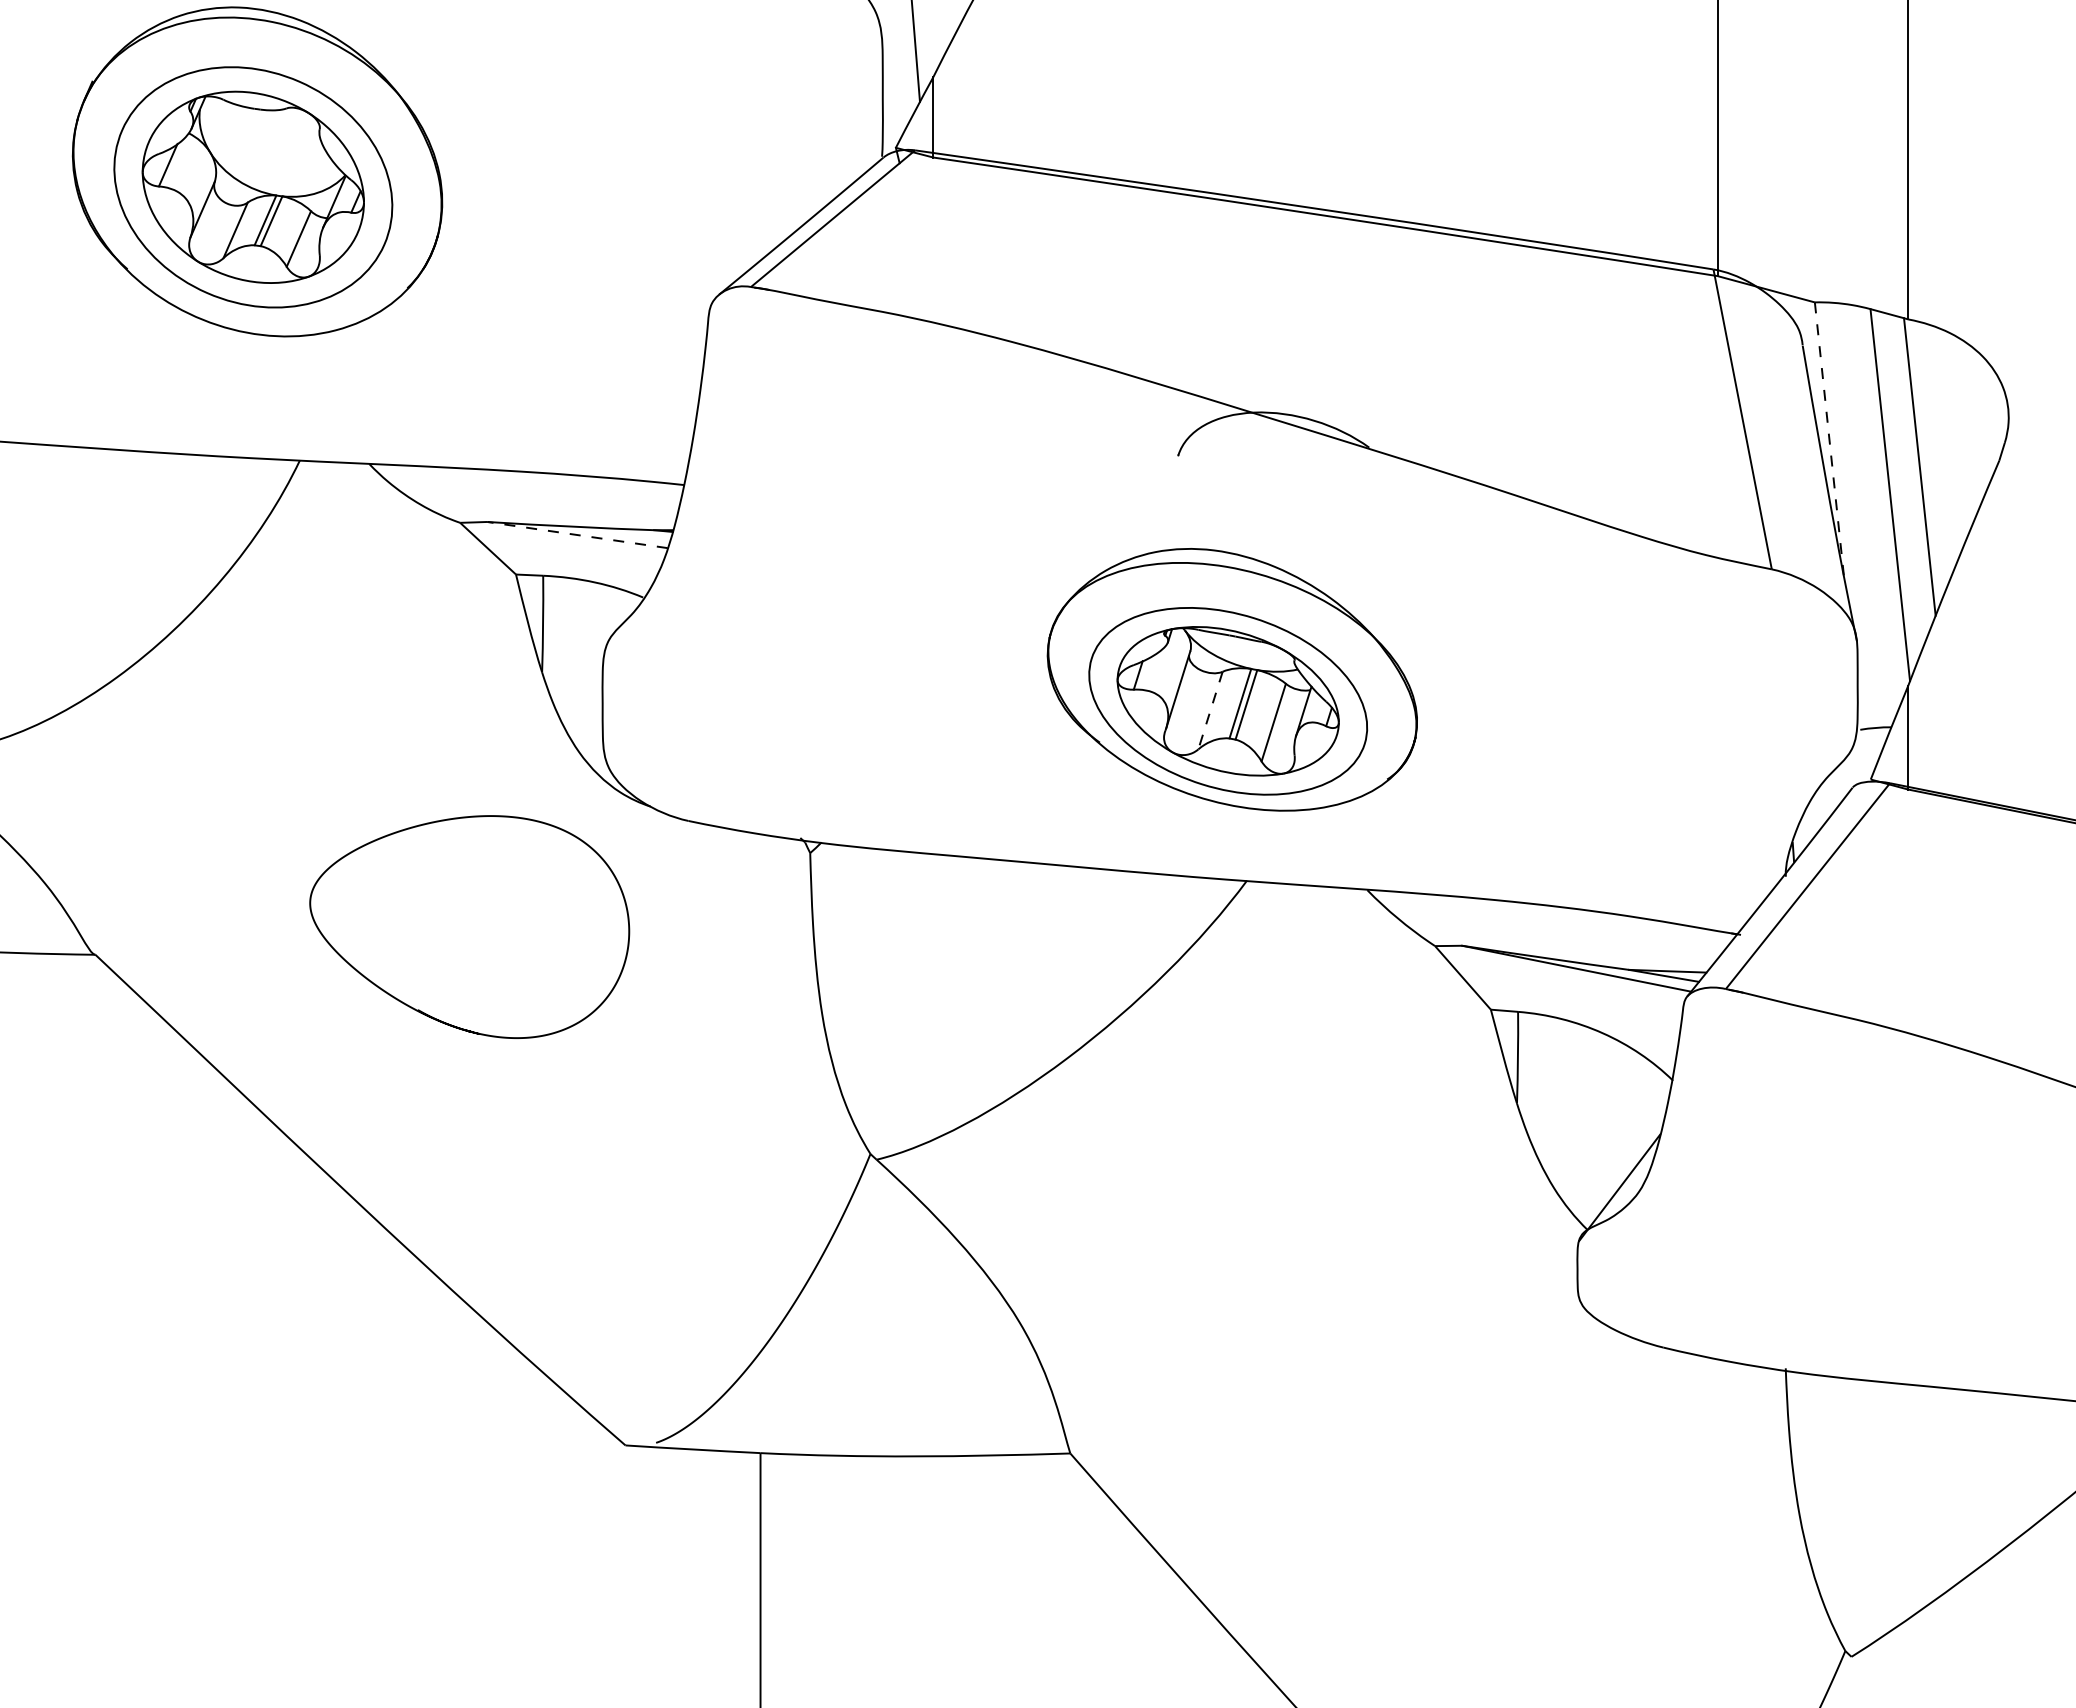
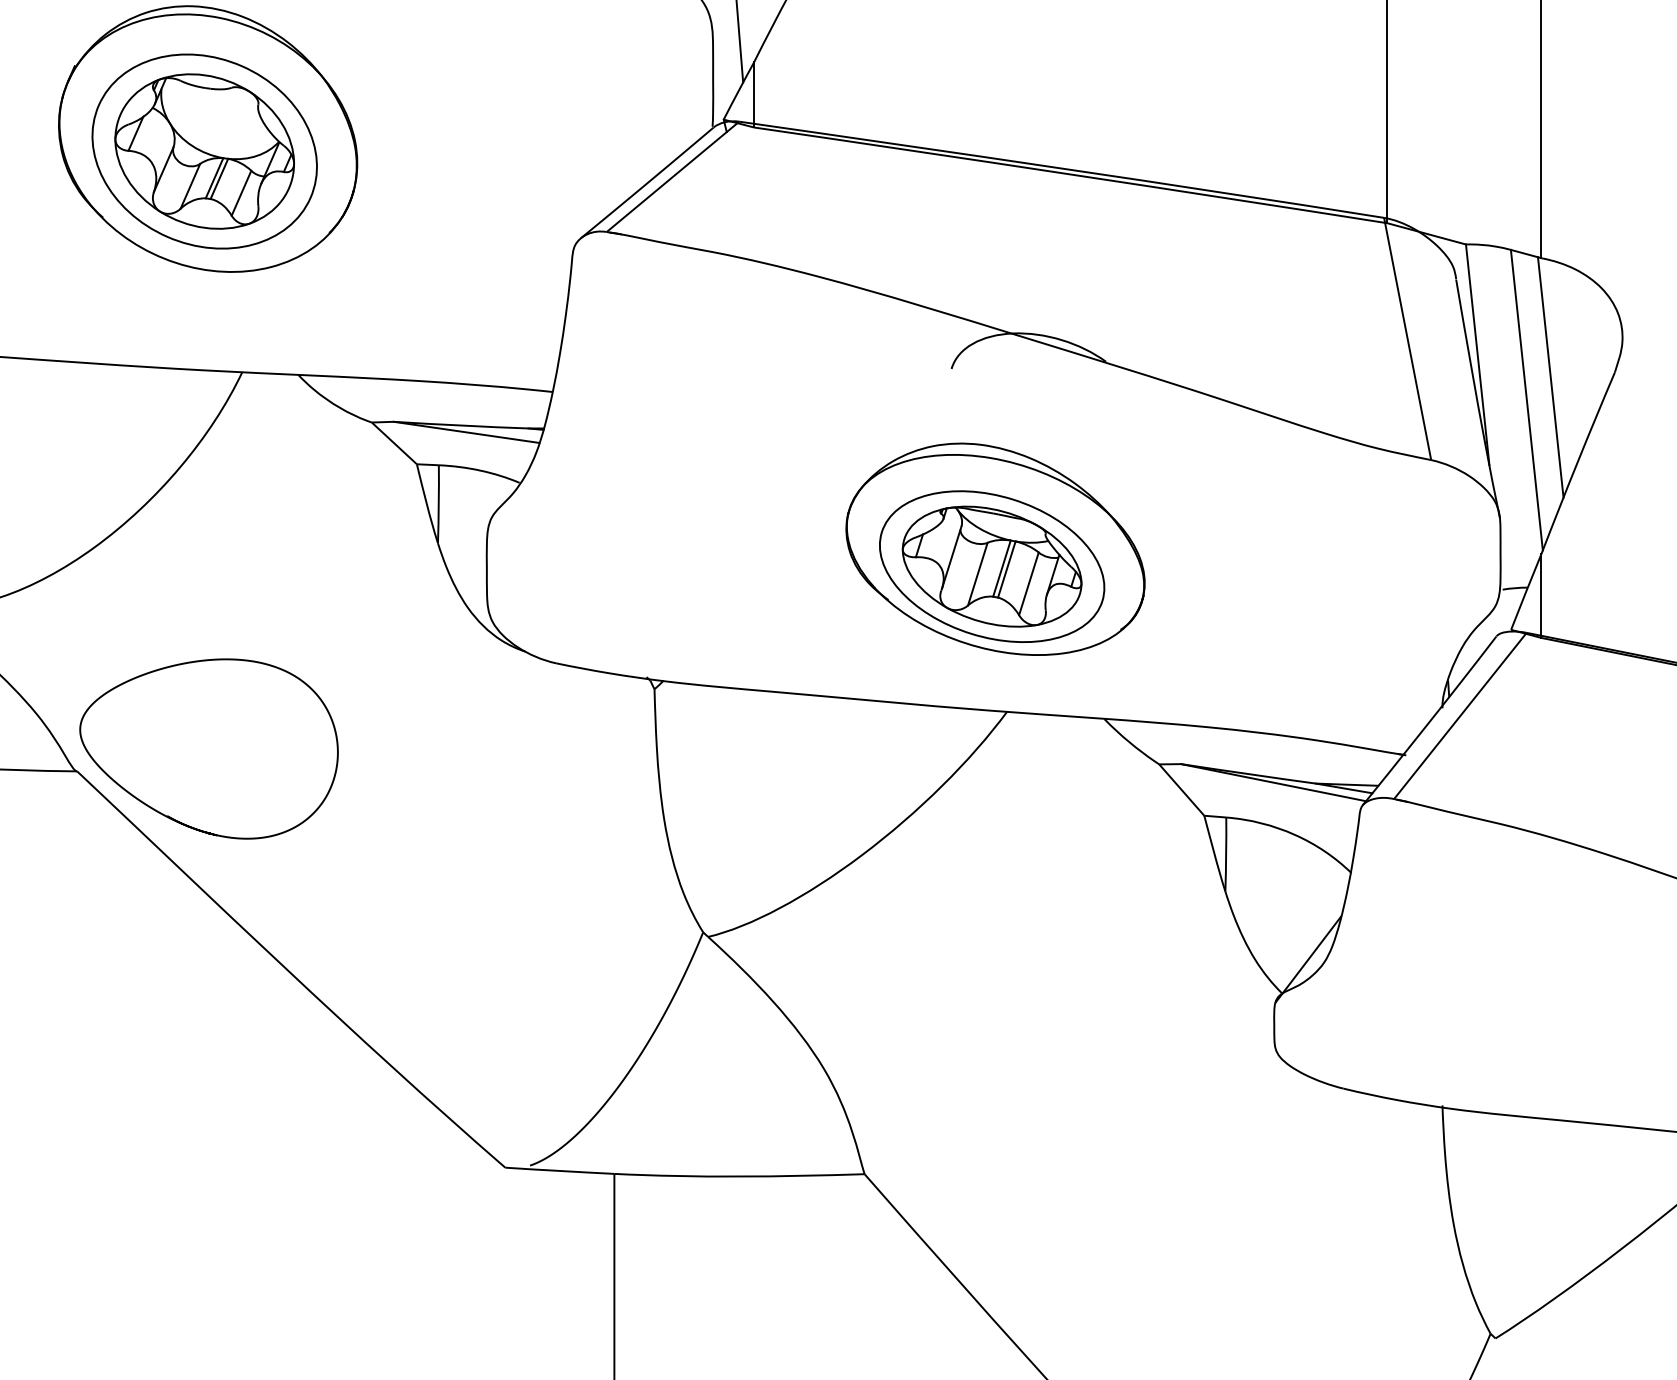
line: (1829, 439) -> (1477, 355), dashed -> solid
line: (577, 534) -> (466, 431), dashed -> solid
line: (1210, 710) -> (977, 574), dashed -> solid
curve: (421, 1010) -> (170, 816), moved

